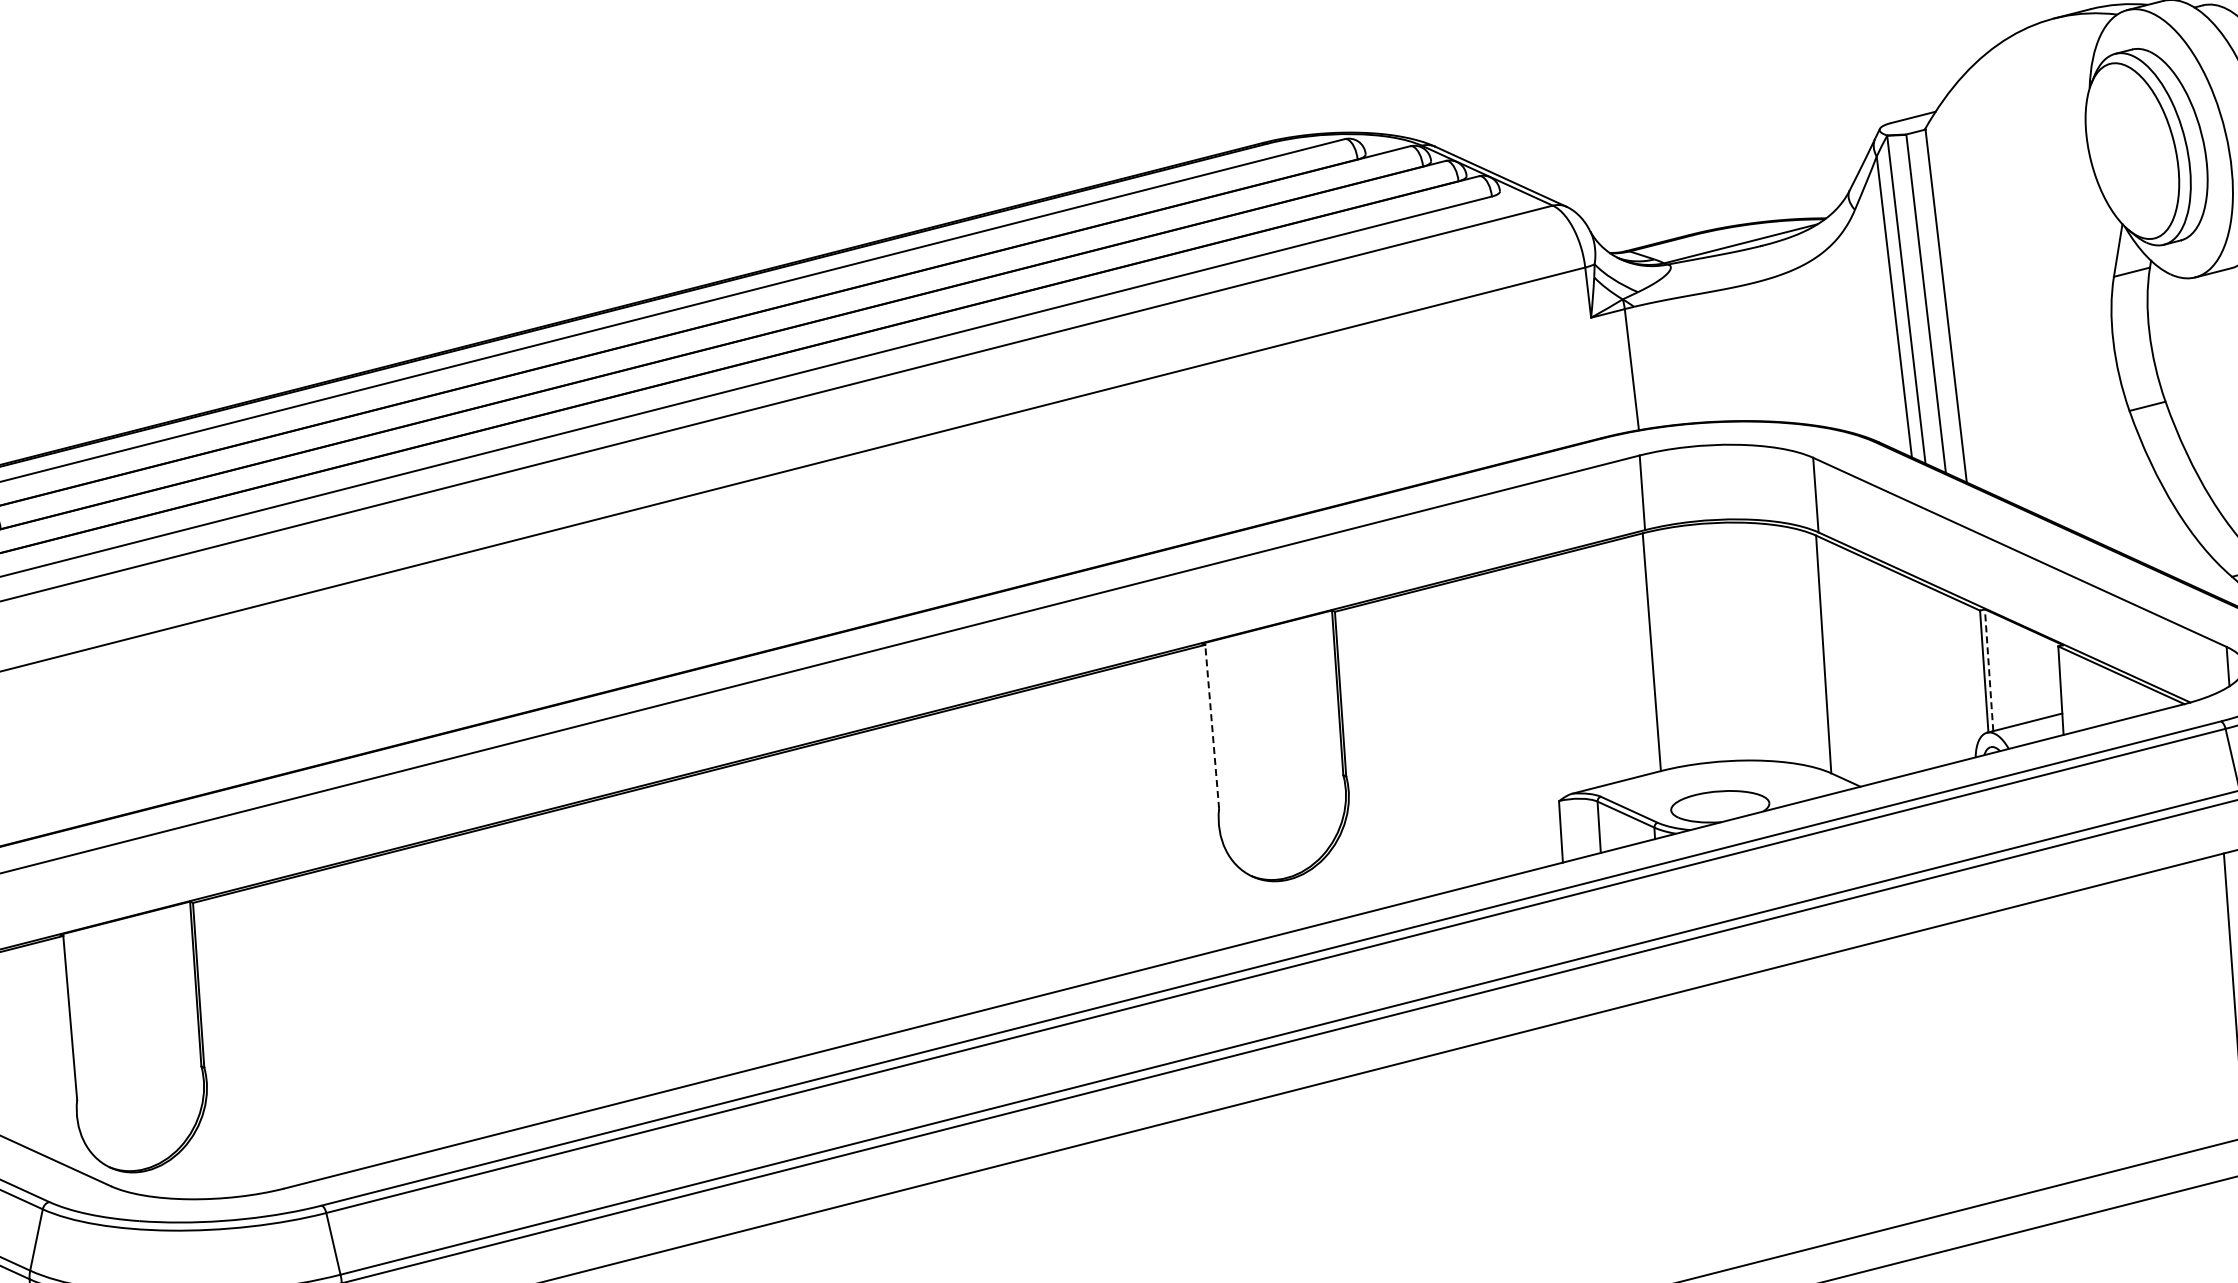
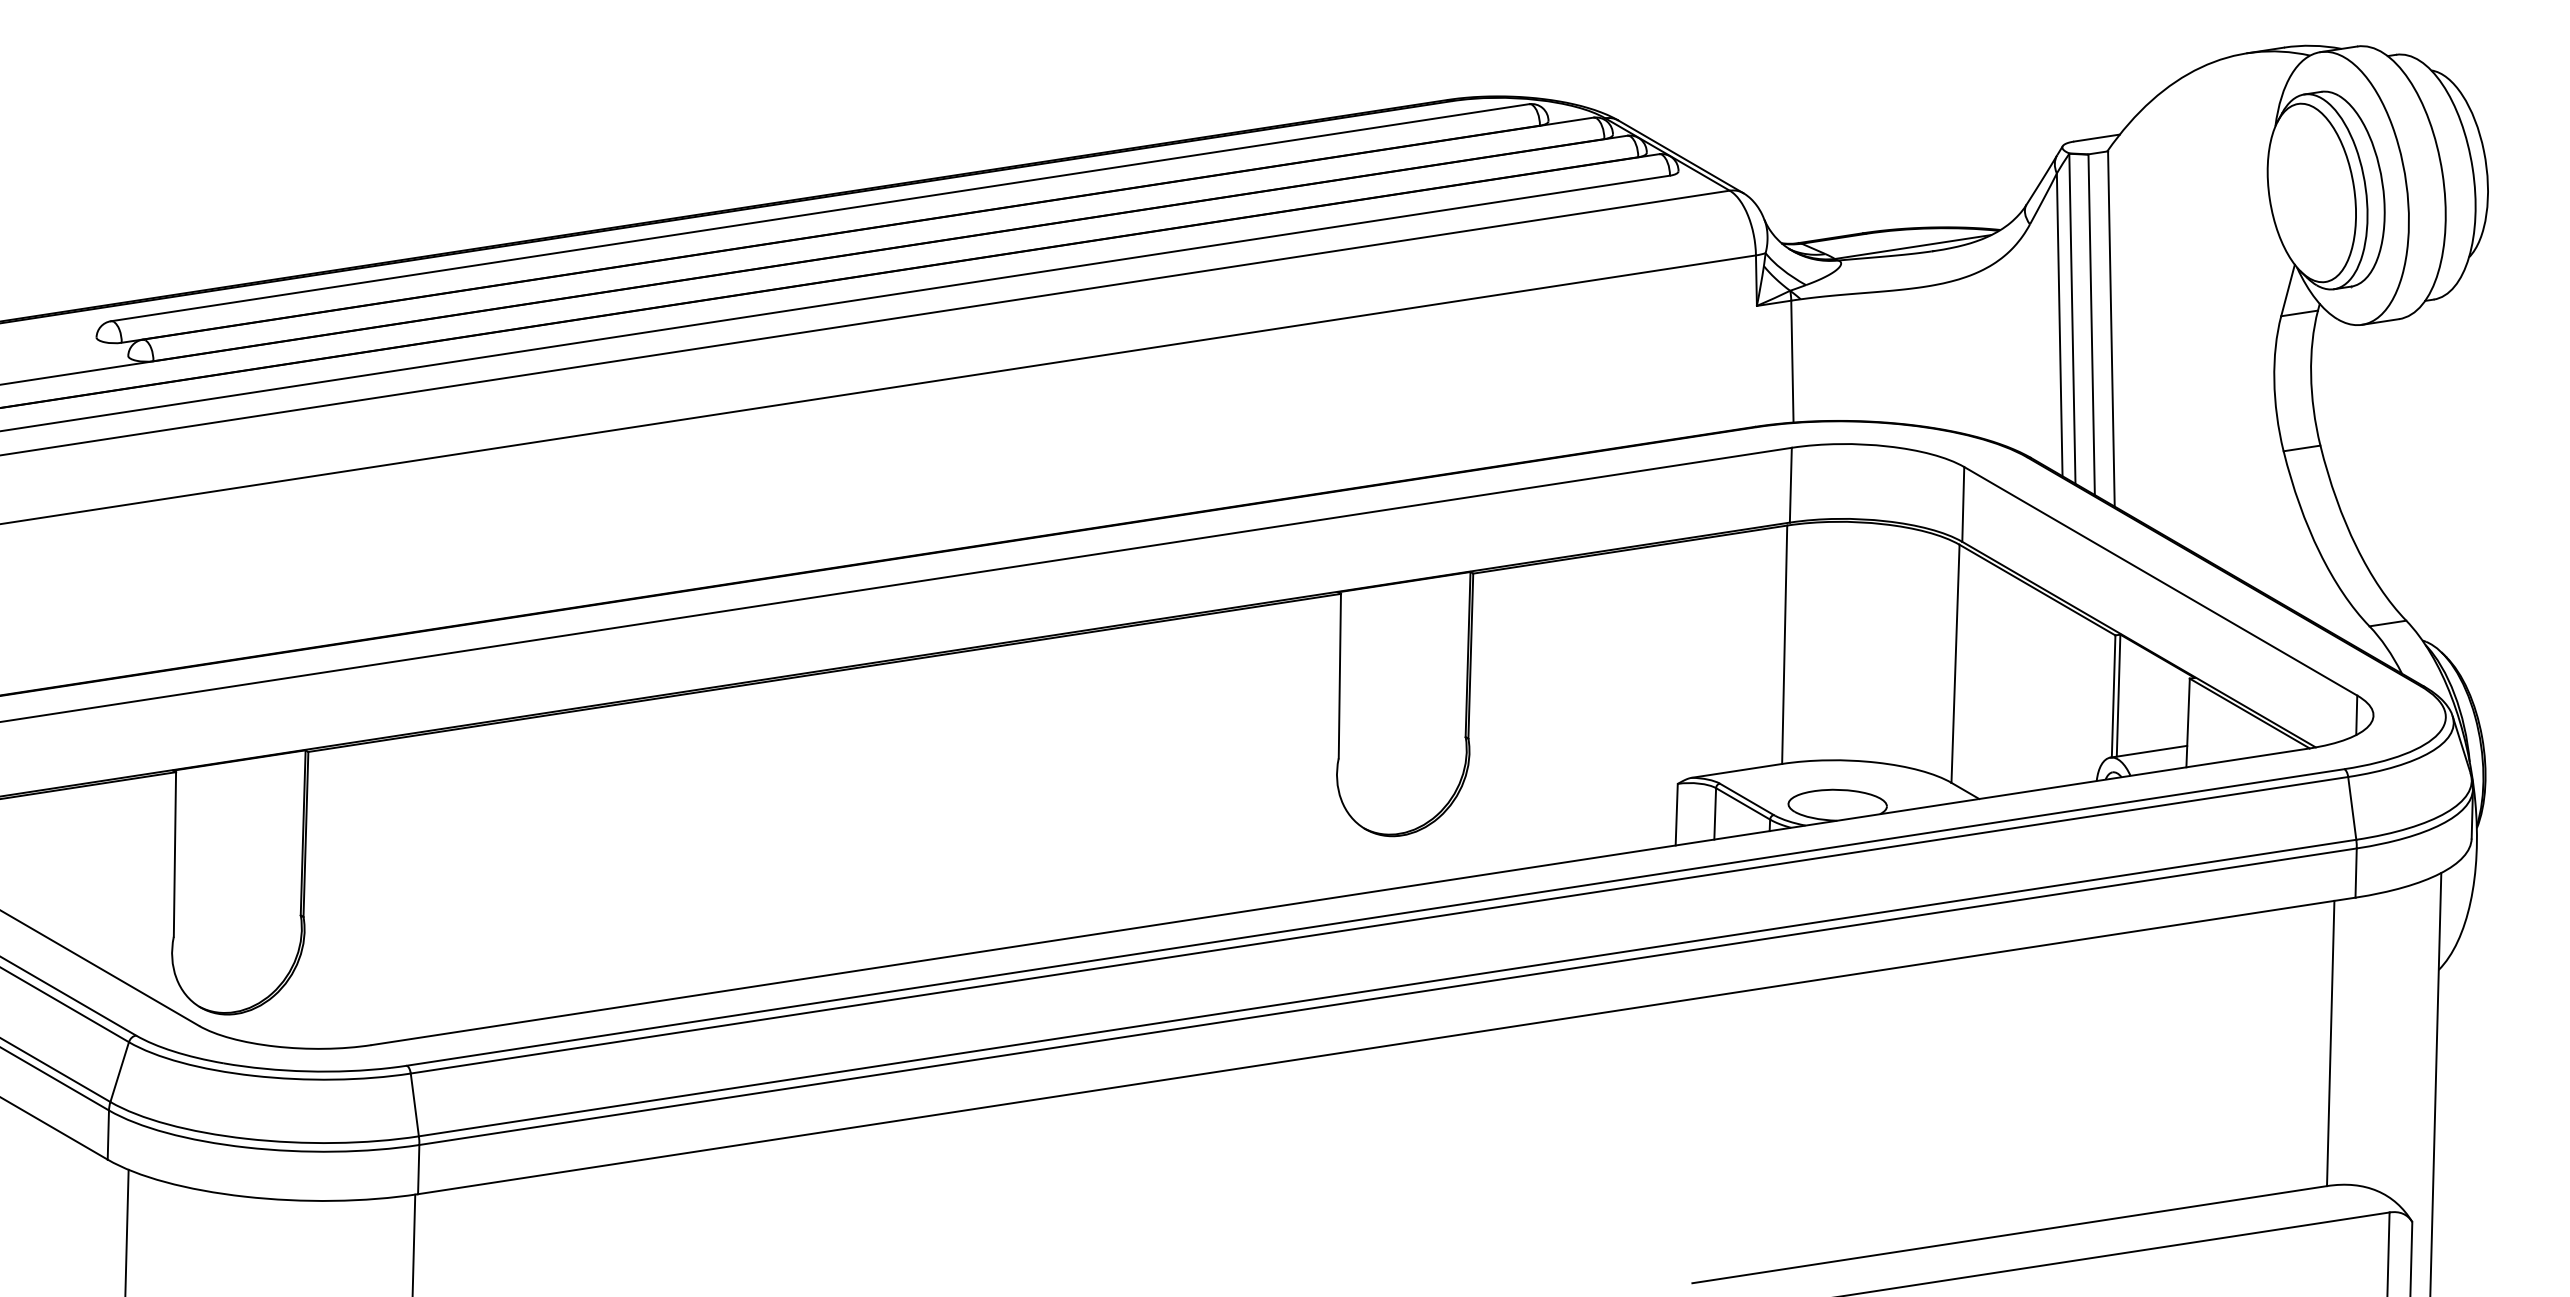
line: (1989, 670) -> (2118, 695), dashed -> solid
line: (1211, 726) -> (1339, 675), dashed -> solid

